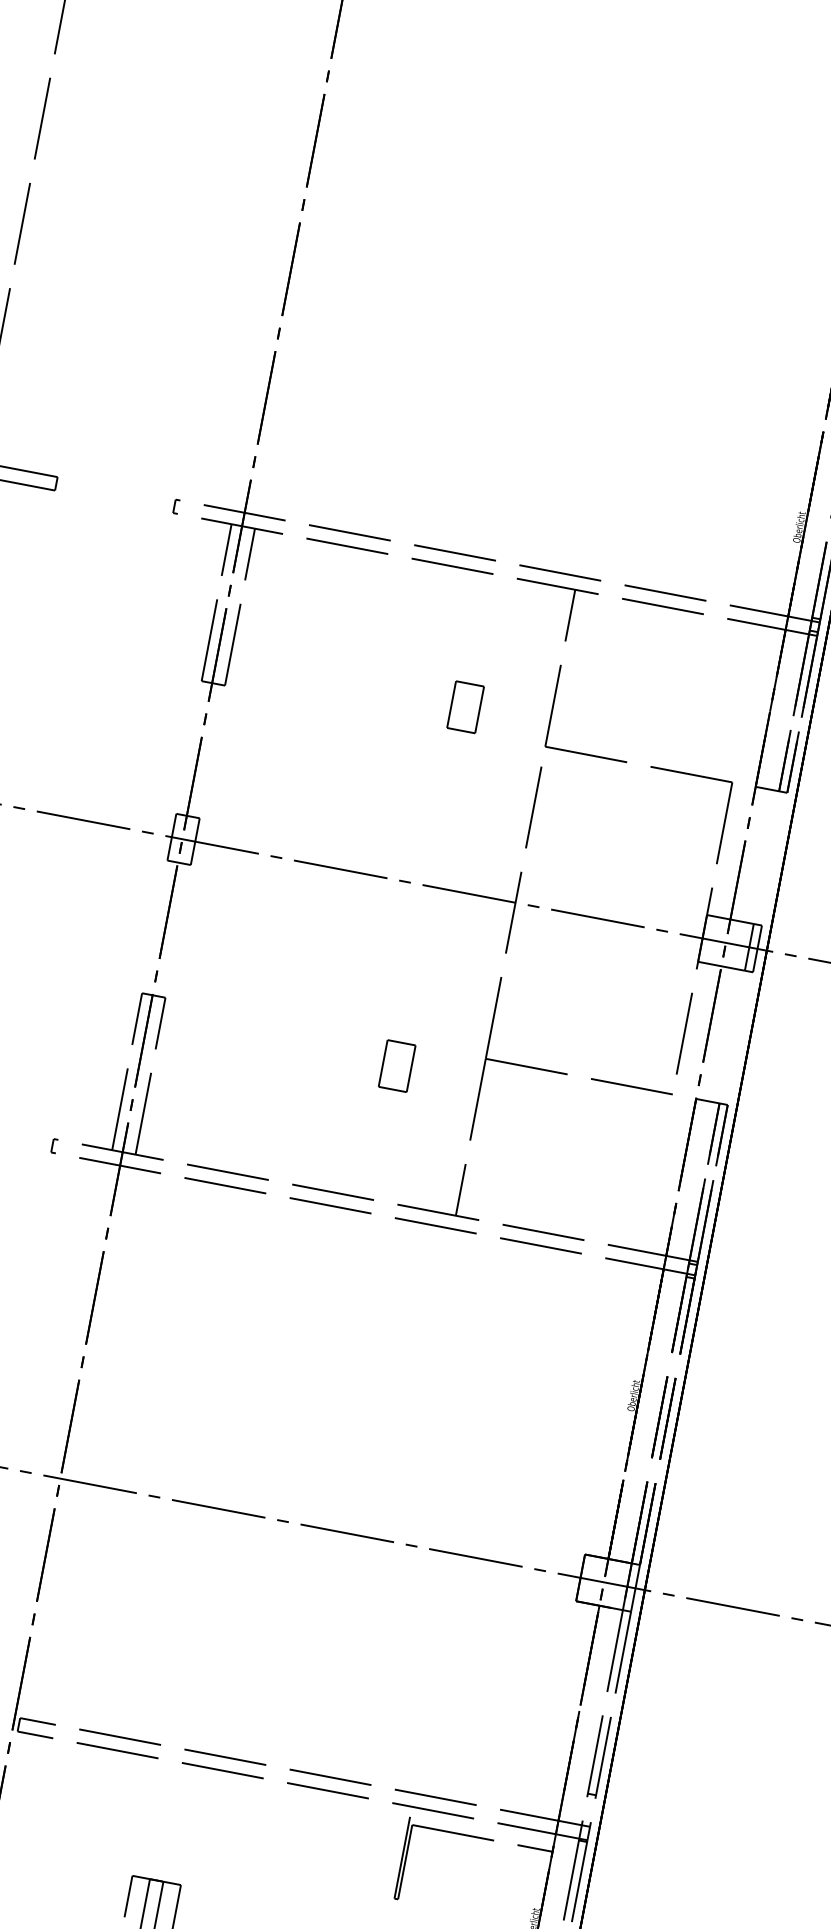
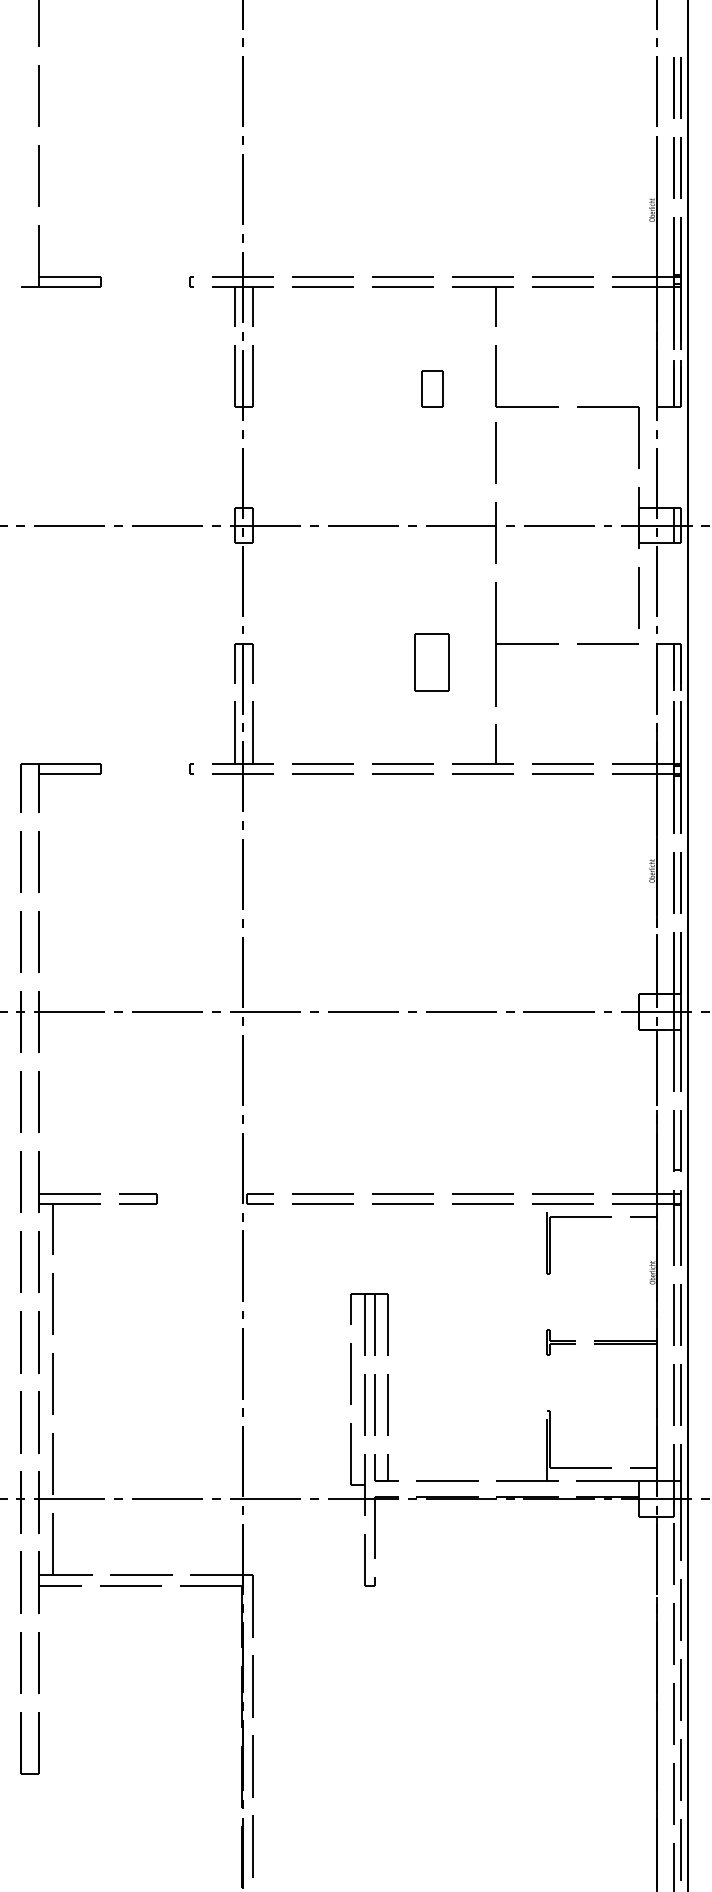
part: (397, 1065) -> (432, 661), size x1.6

